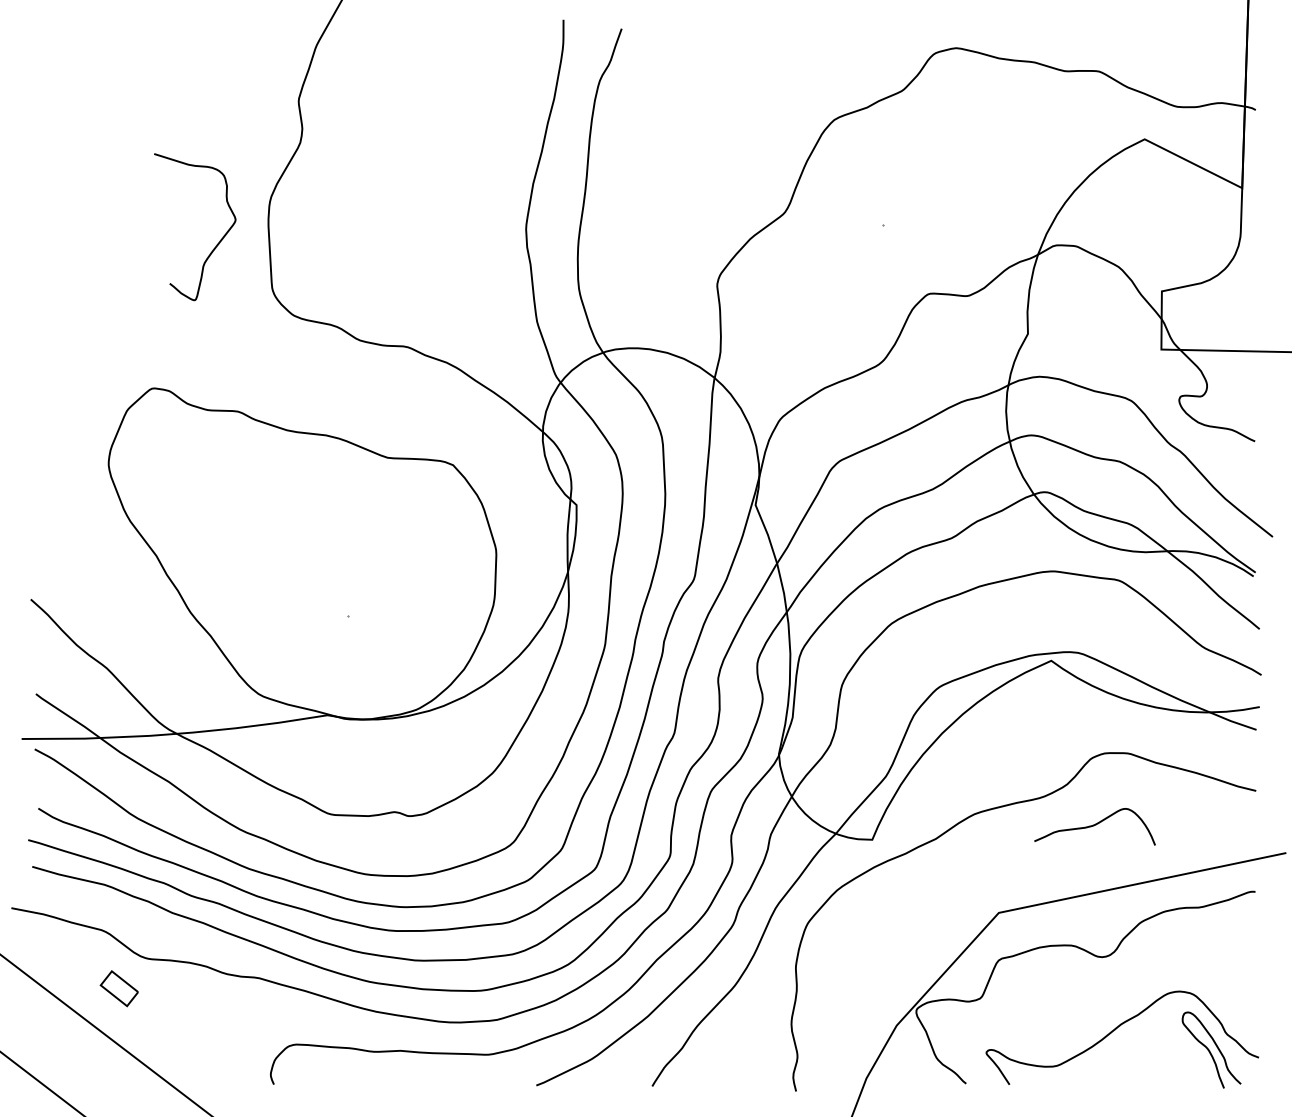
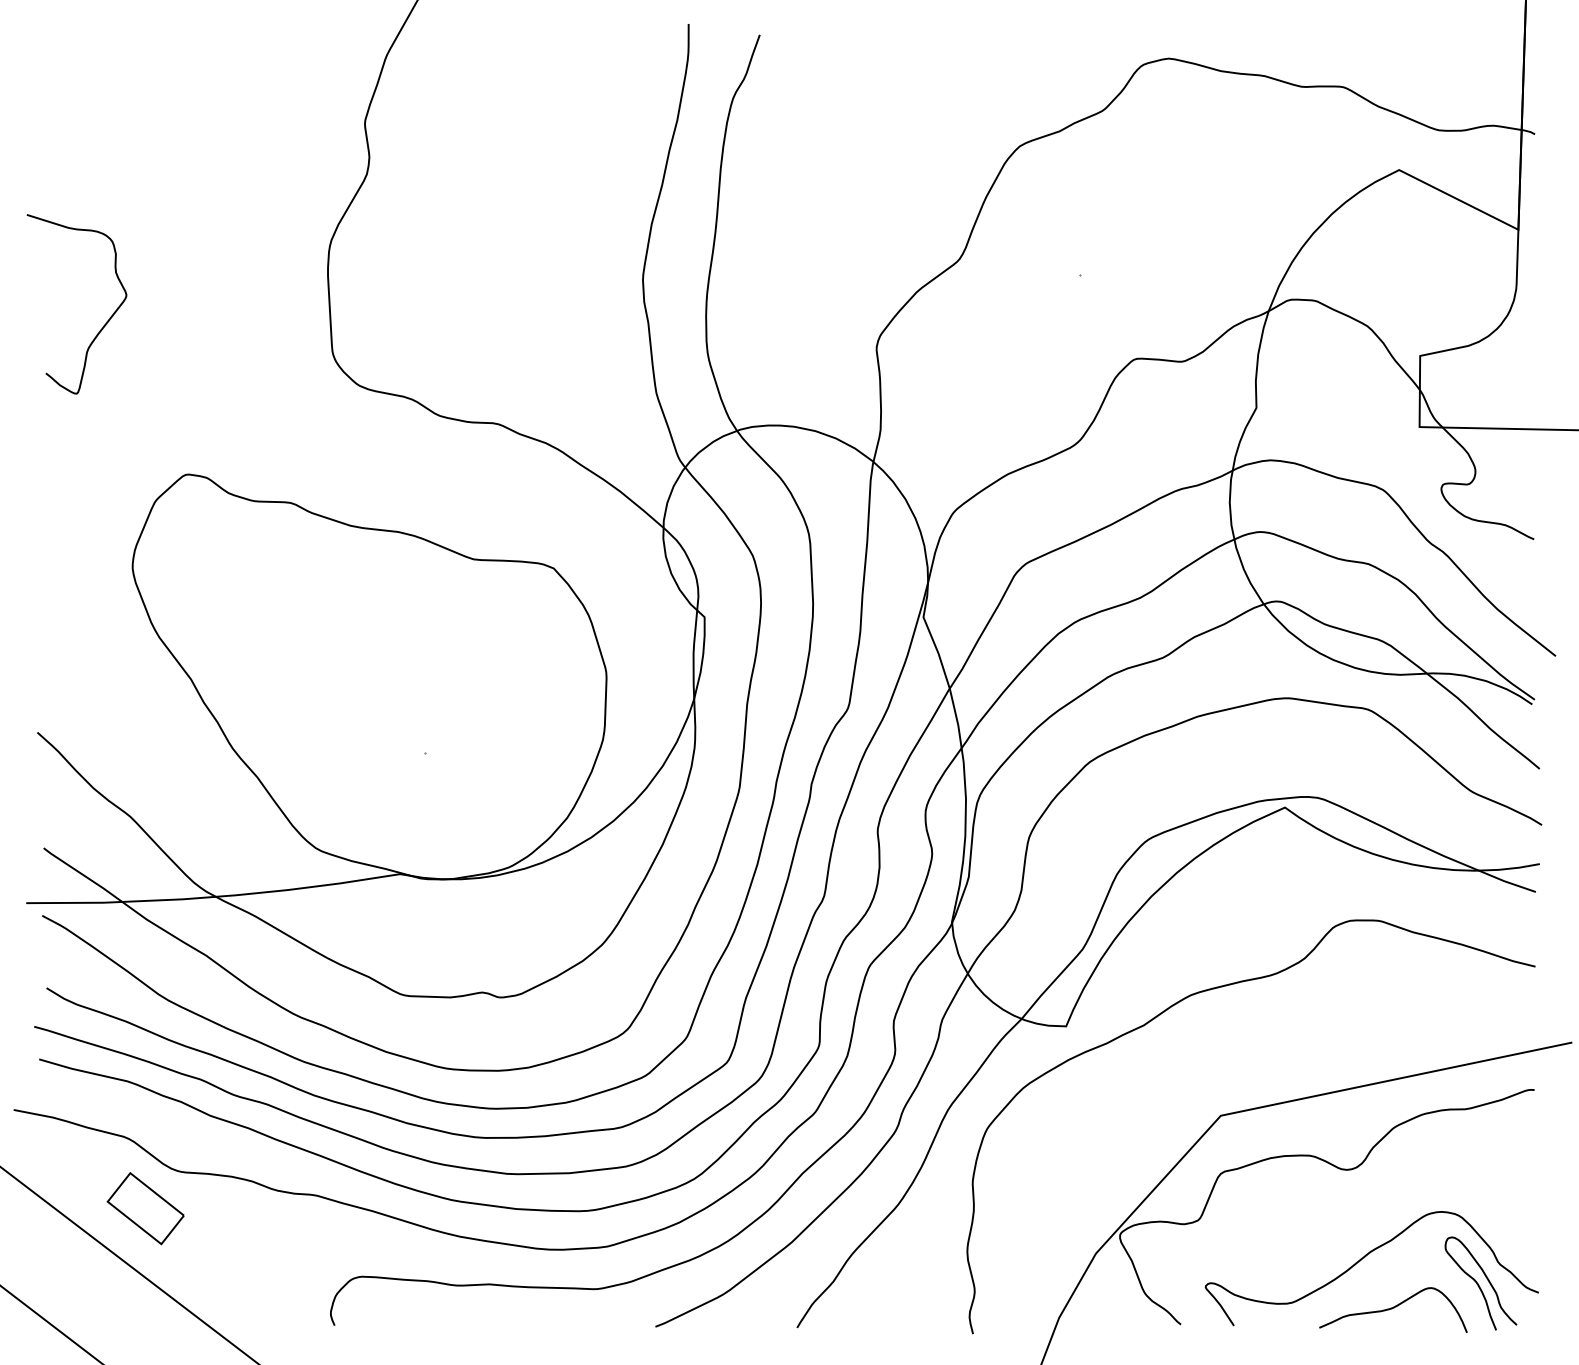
curve: (216, 244) -> (103, 325), moved
curve: (1094, 826) -> (1392, 1309), moved
part: (119, 988) -> (145, 1208), size x1.67

